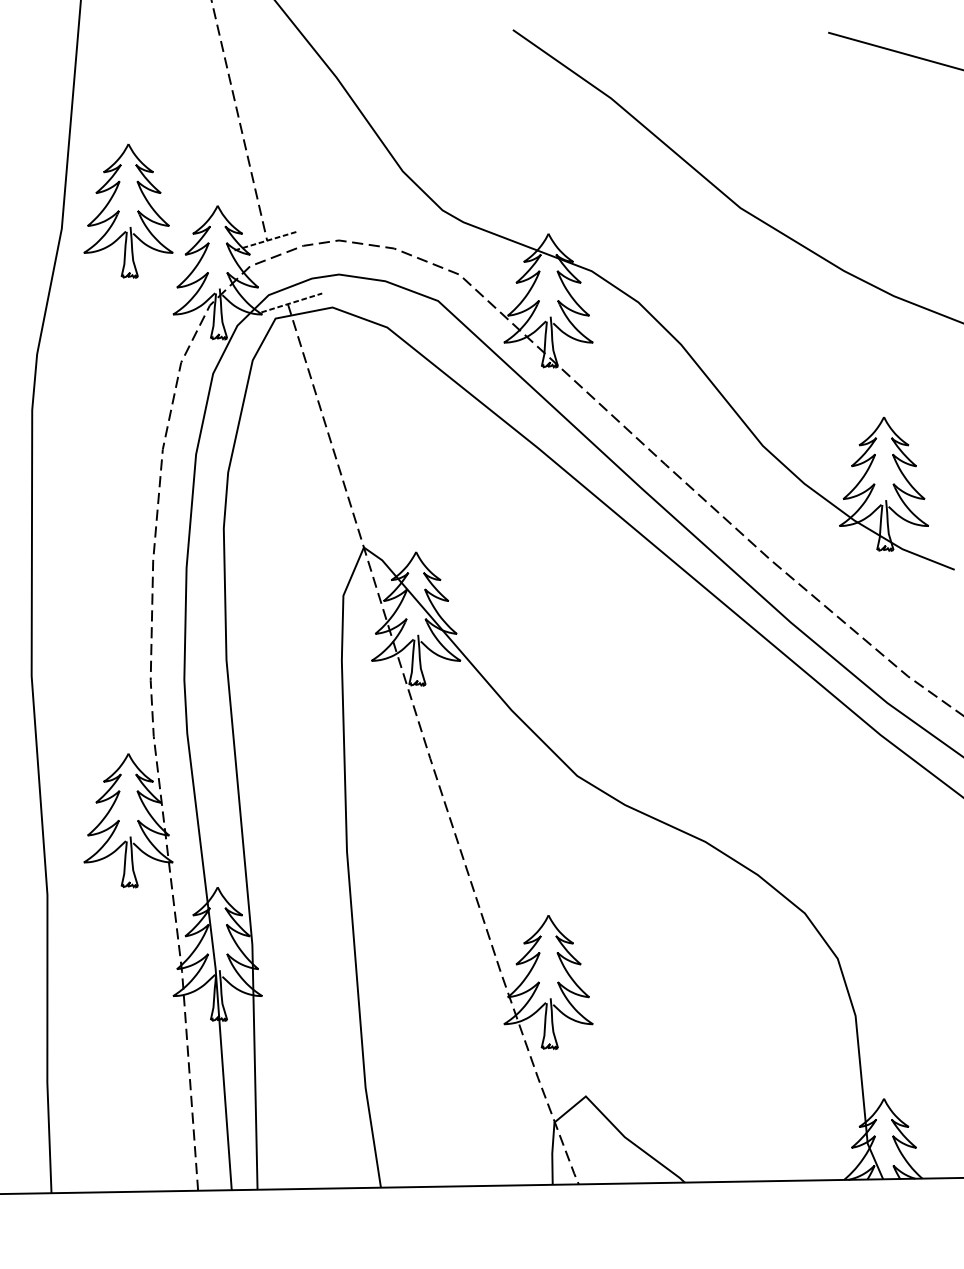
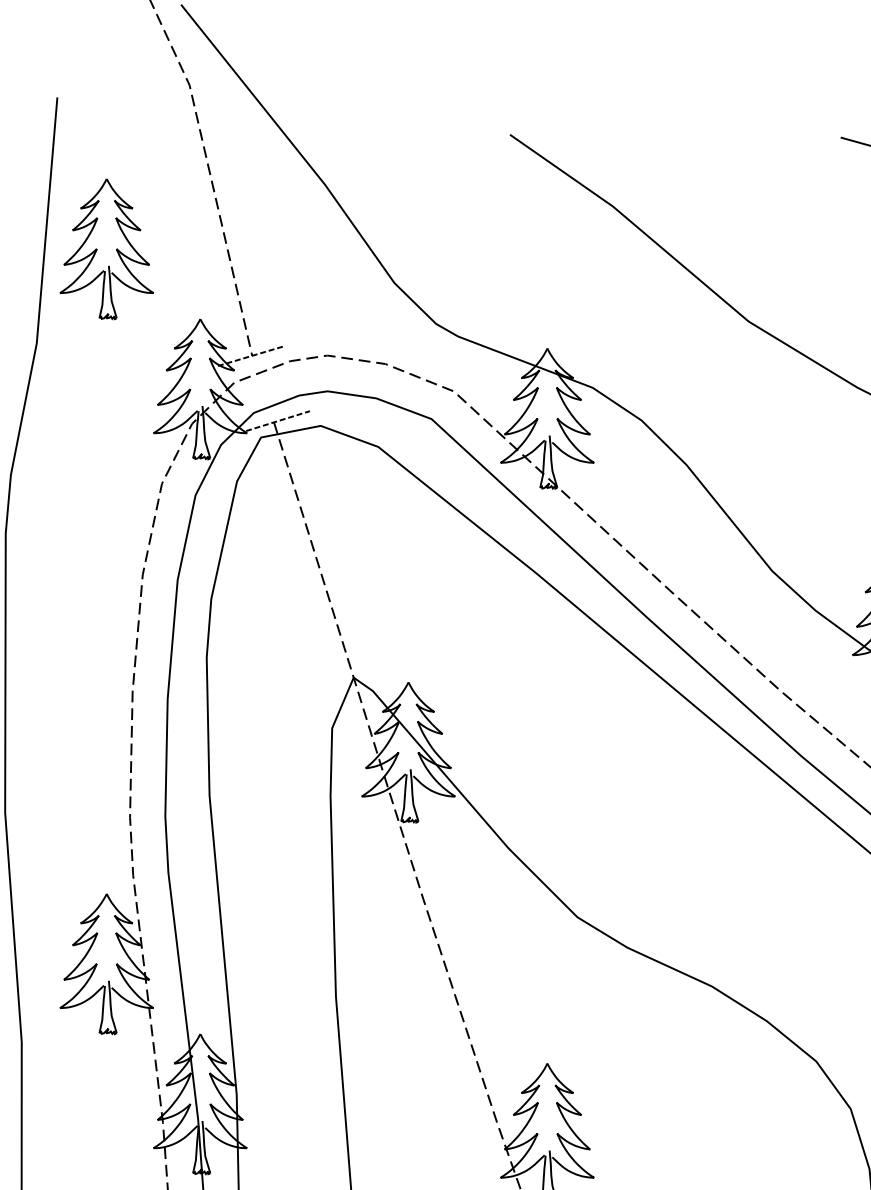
part: (128, 210) -> (106, 248), moved

